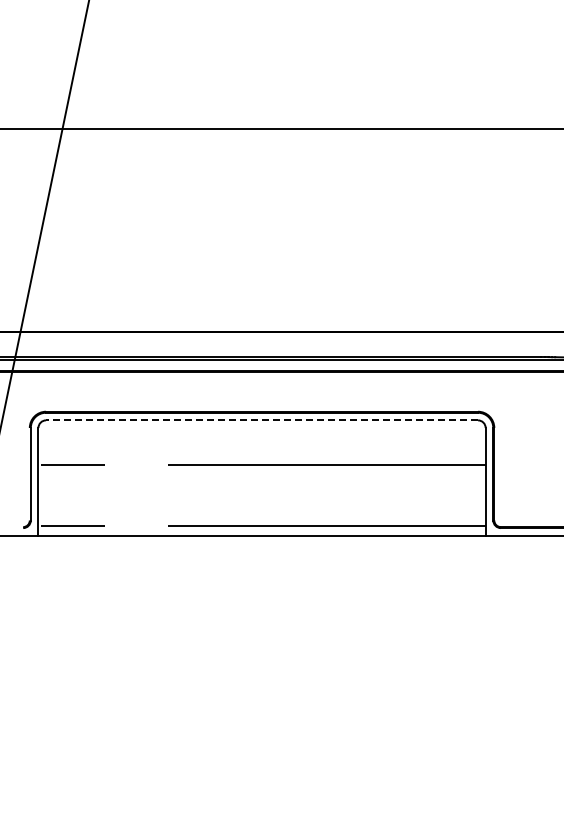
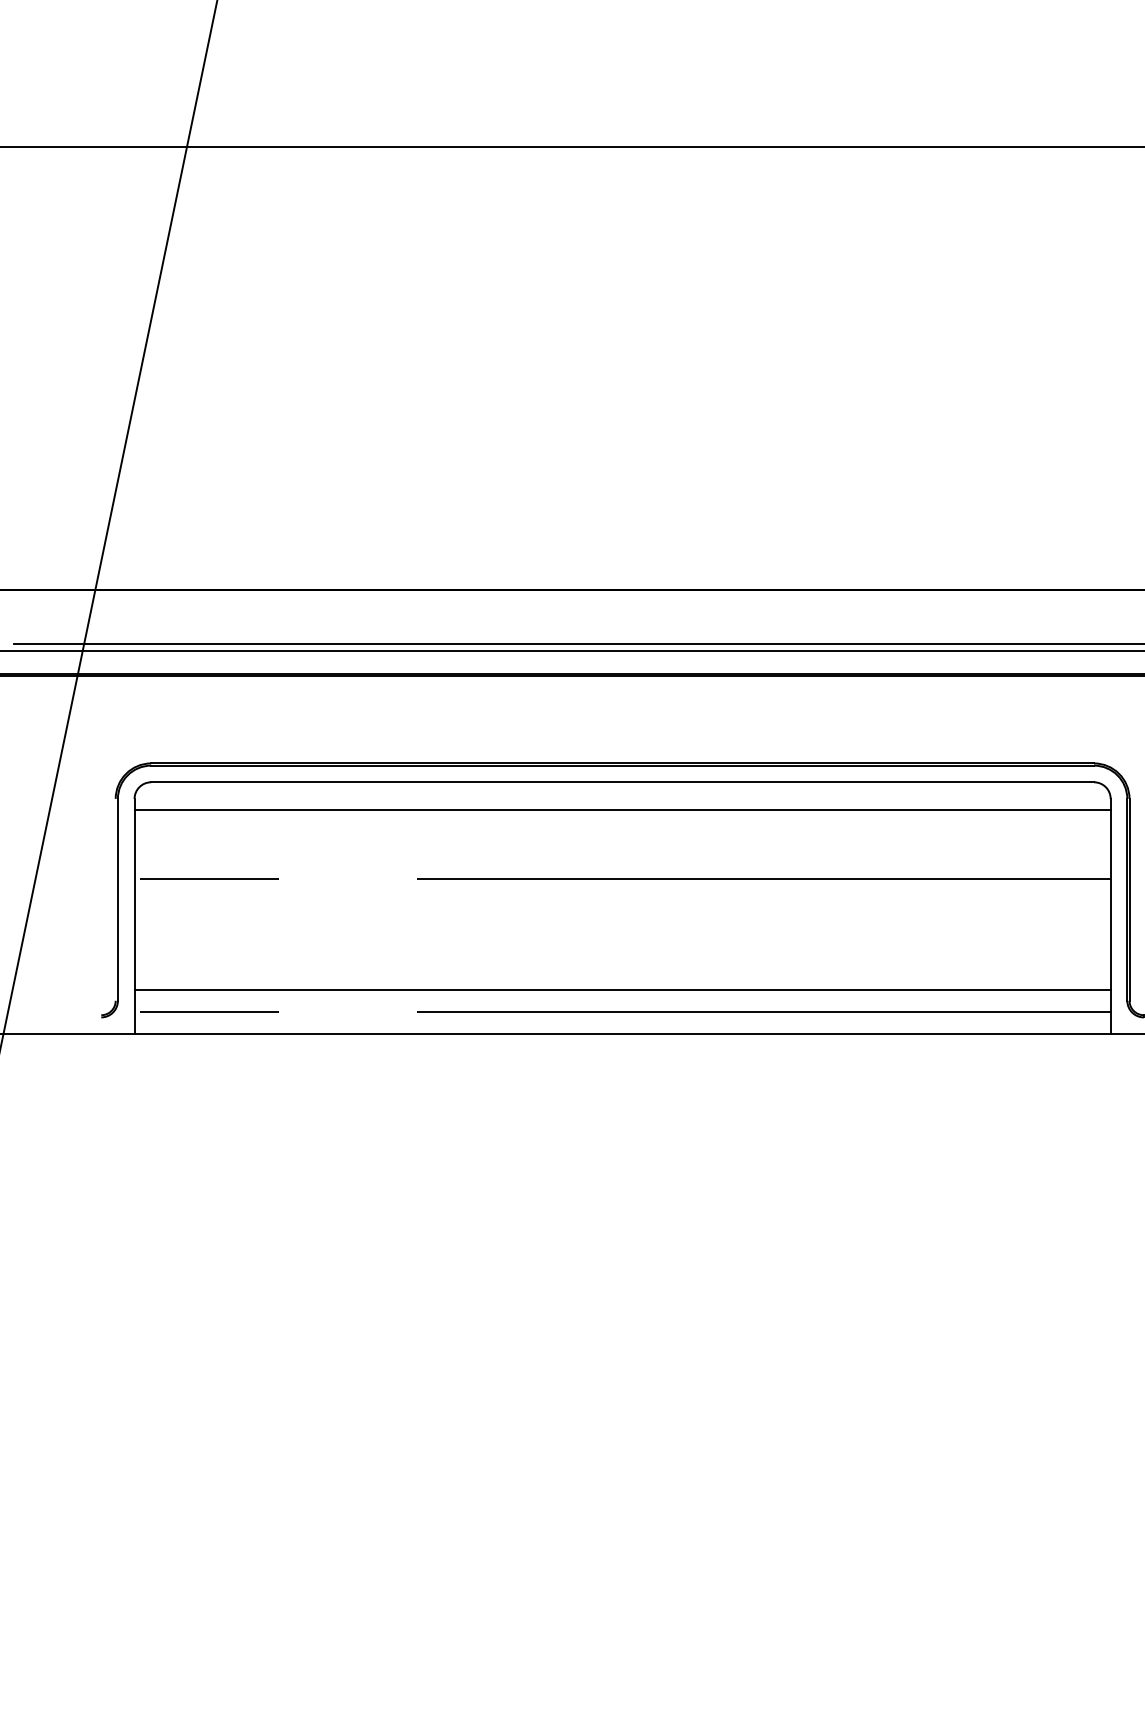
line: (262, 420) -> (623, 782), dashed -> solid
line: (261, 433) -> (621, 810), added
line: (261, 515) -> (621, 989), added

